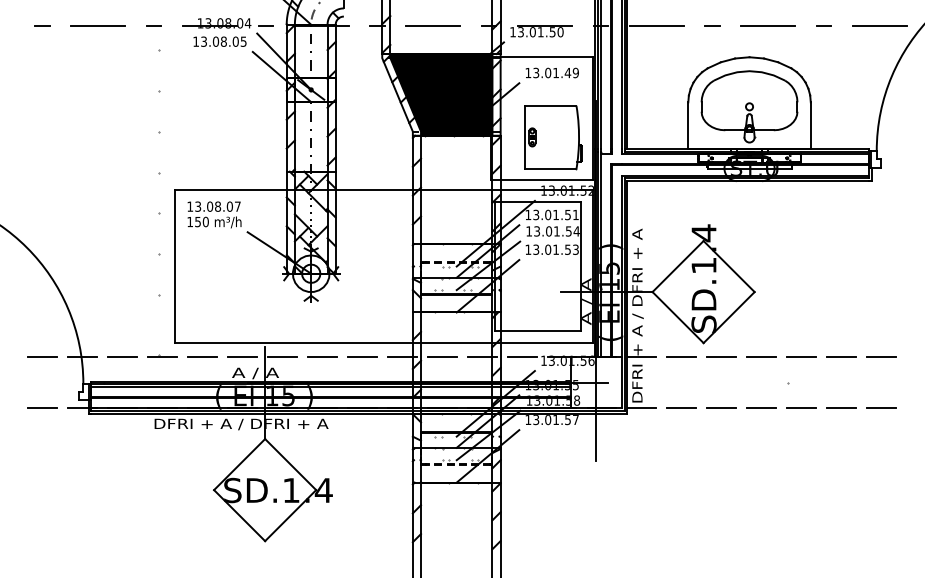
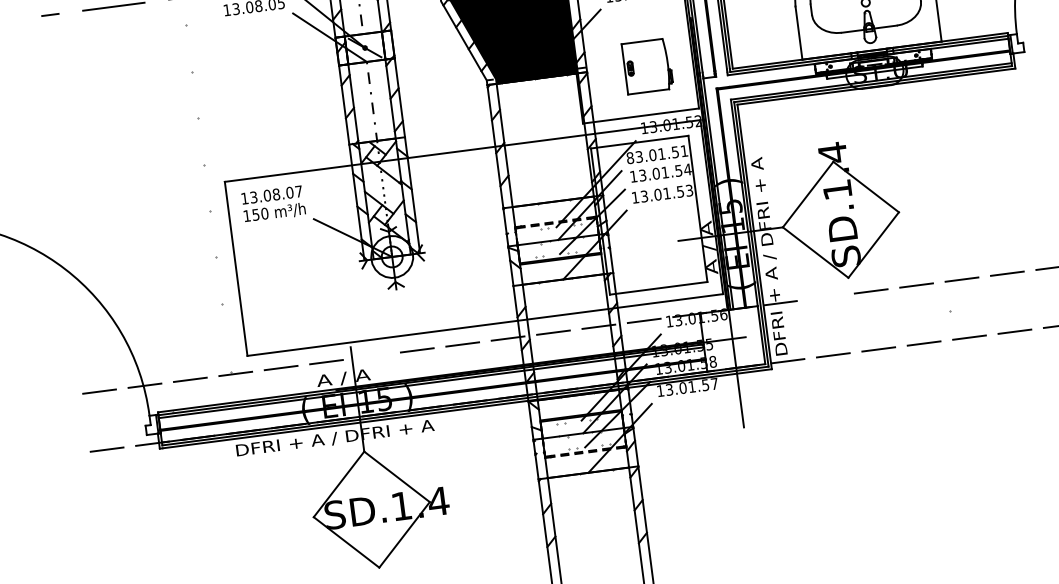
part: (553, 137) -> (647, 66), size x0.7
text: (528, 214) -> (630, 157), 13.01.51 -> 83.01.51
line: (282, 357) -> (371, 356), removed
line: (681, 357) -> (825, 297), removed

